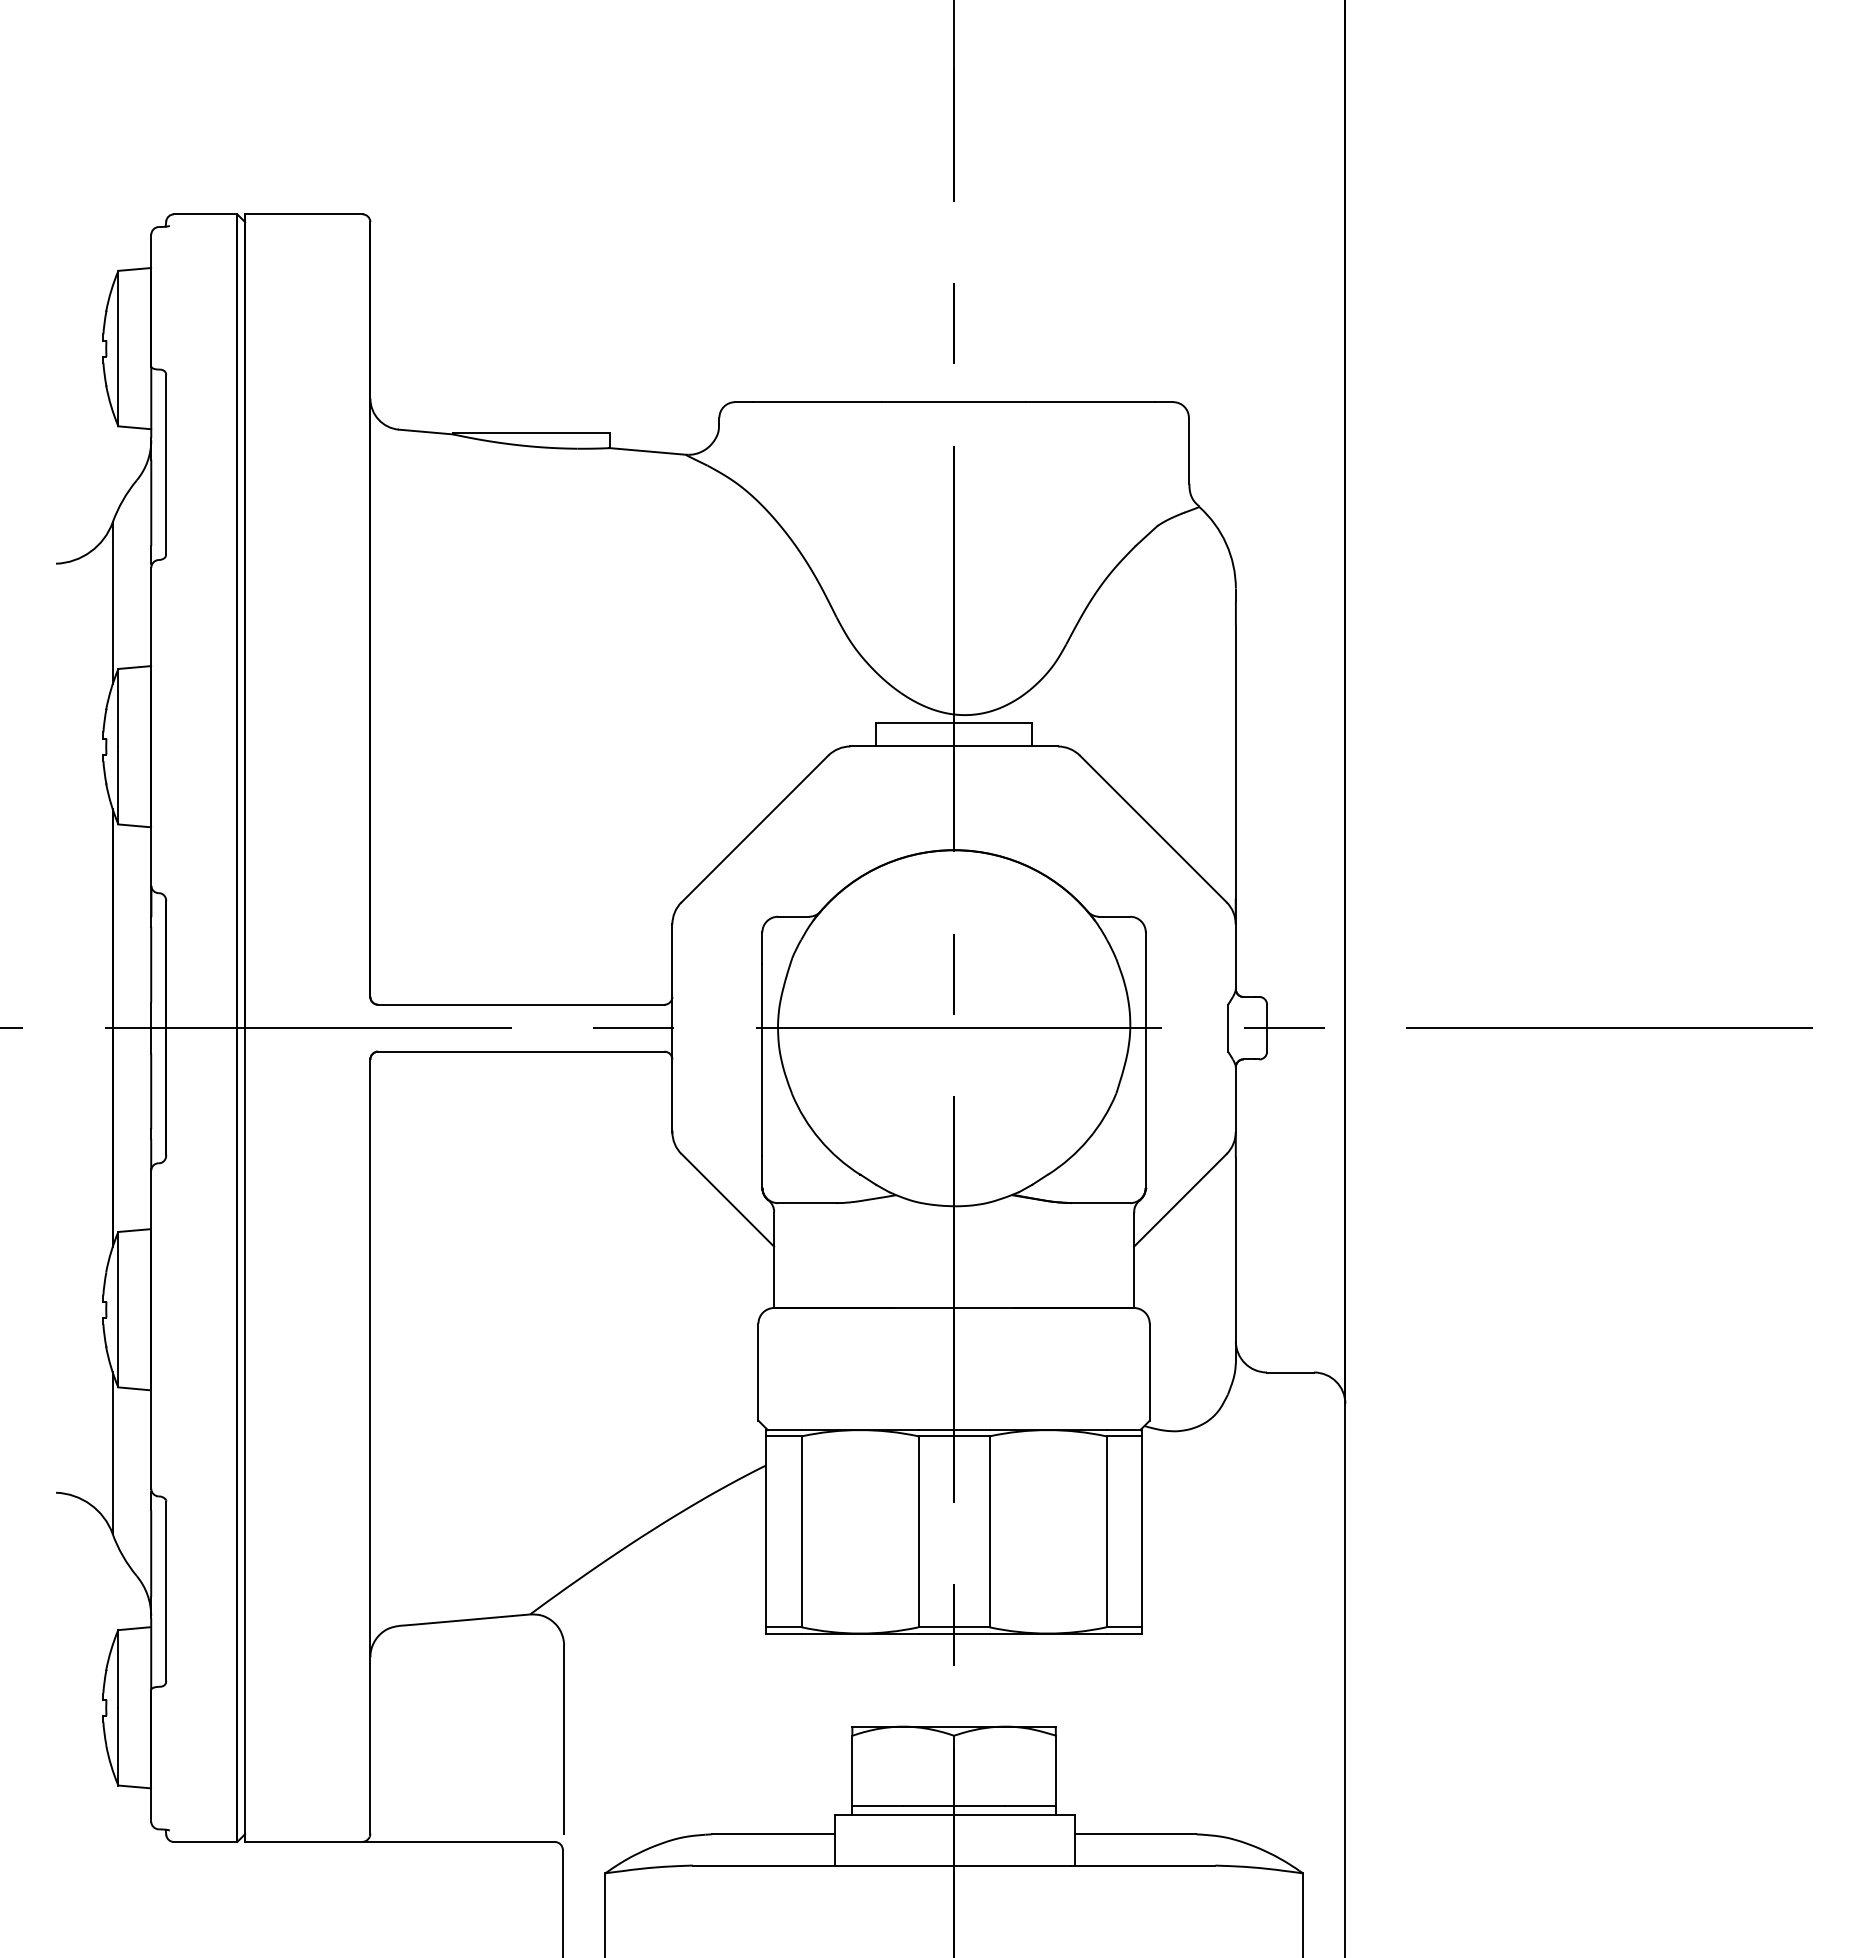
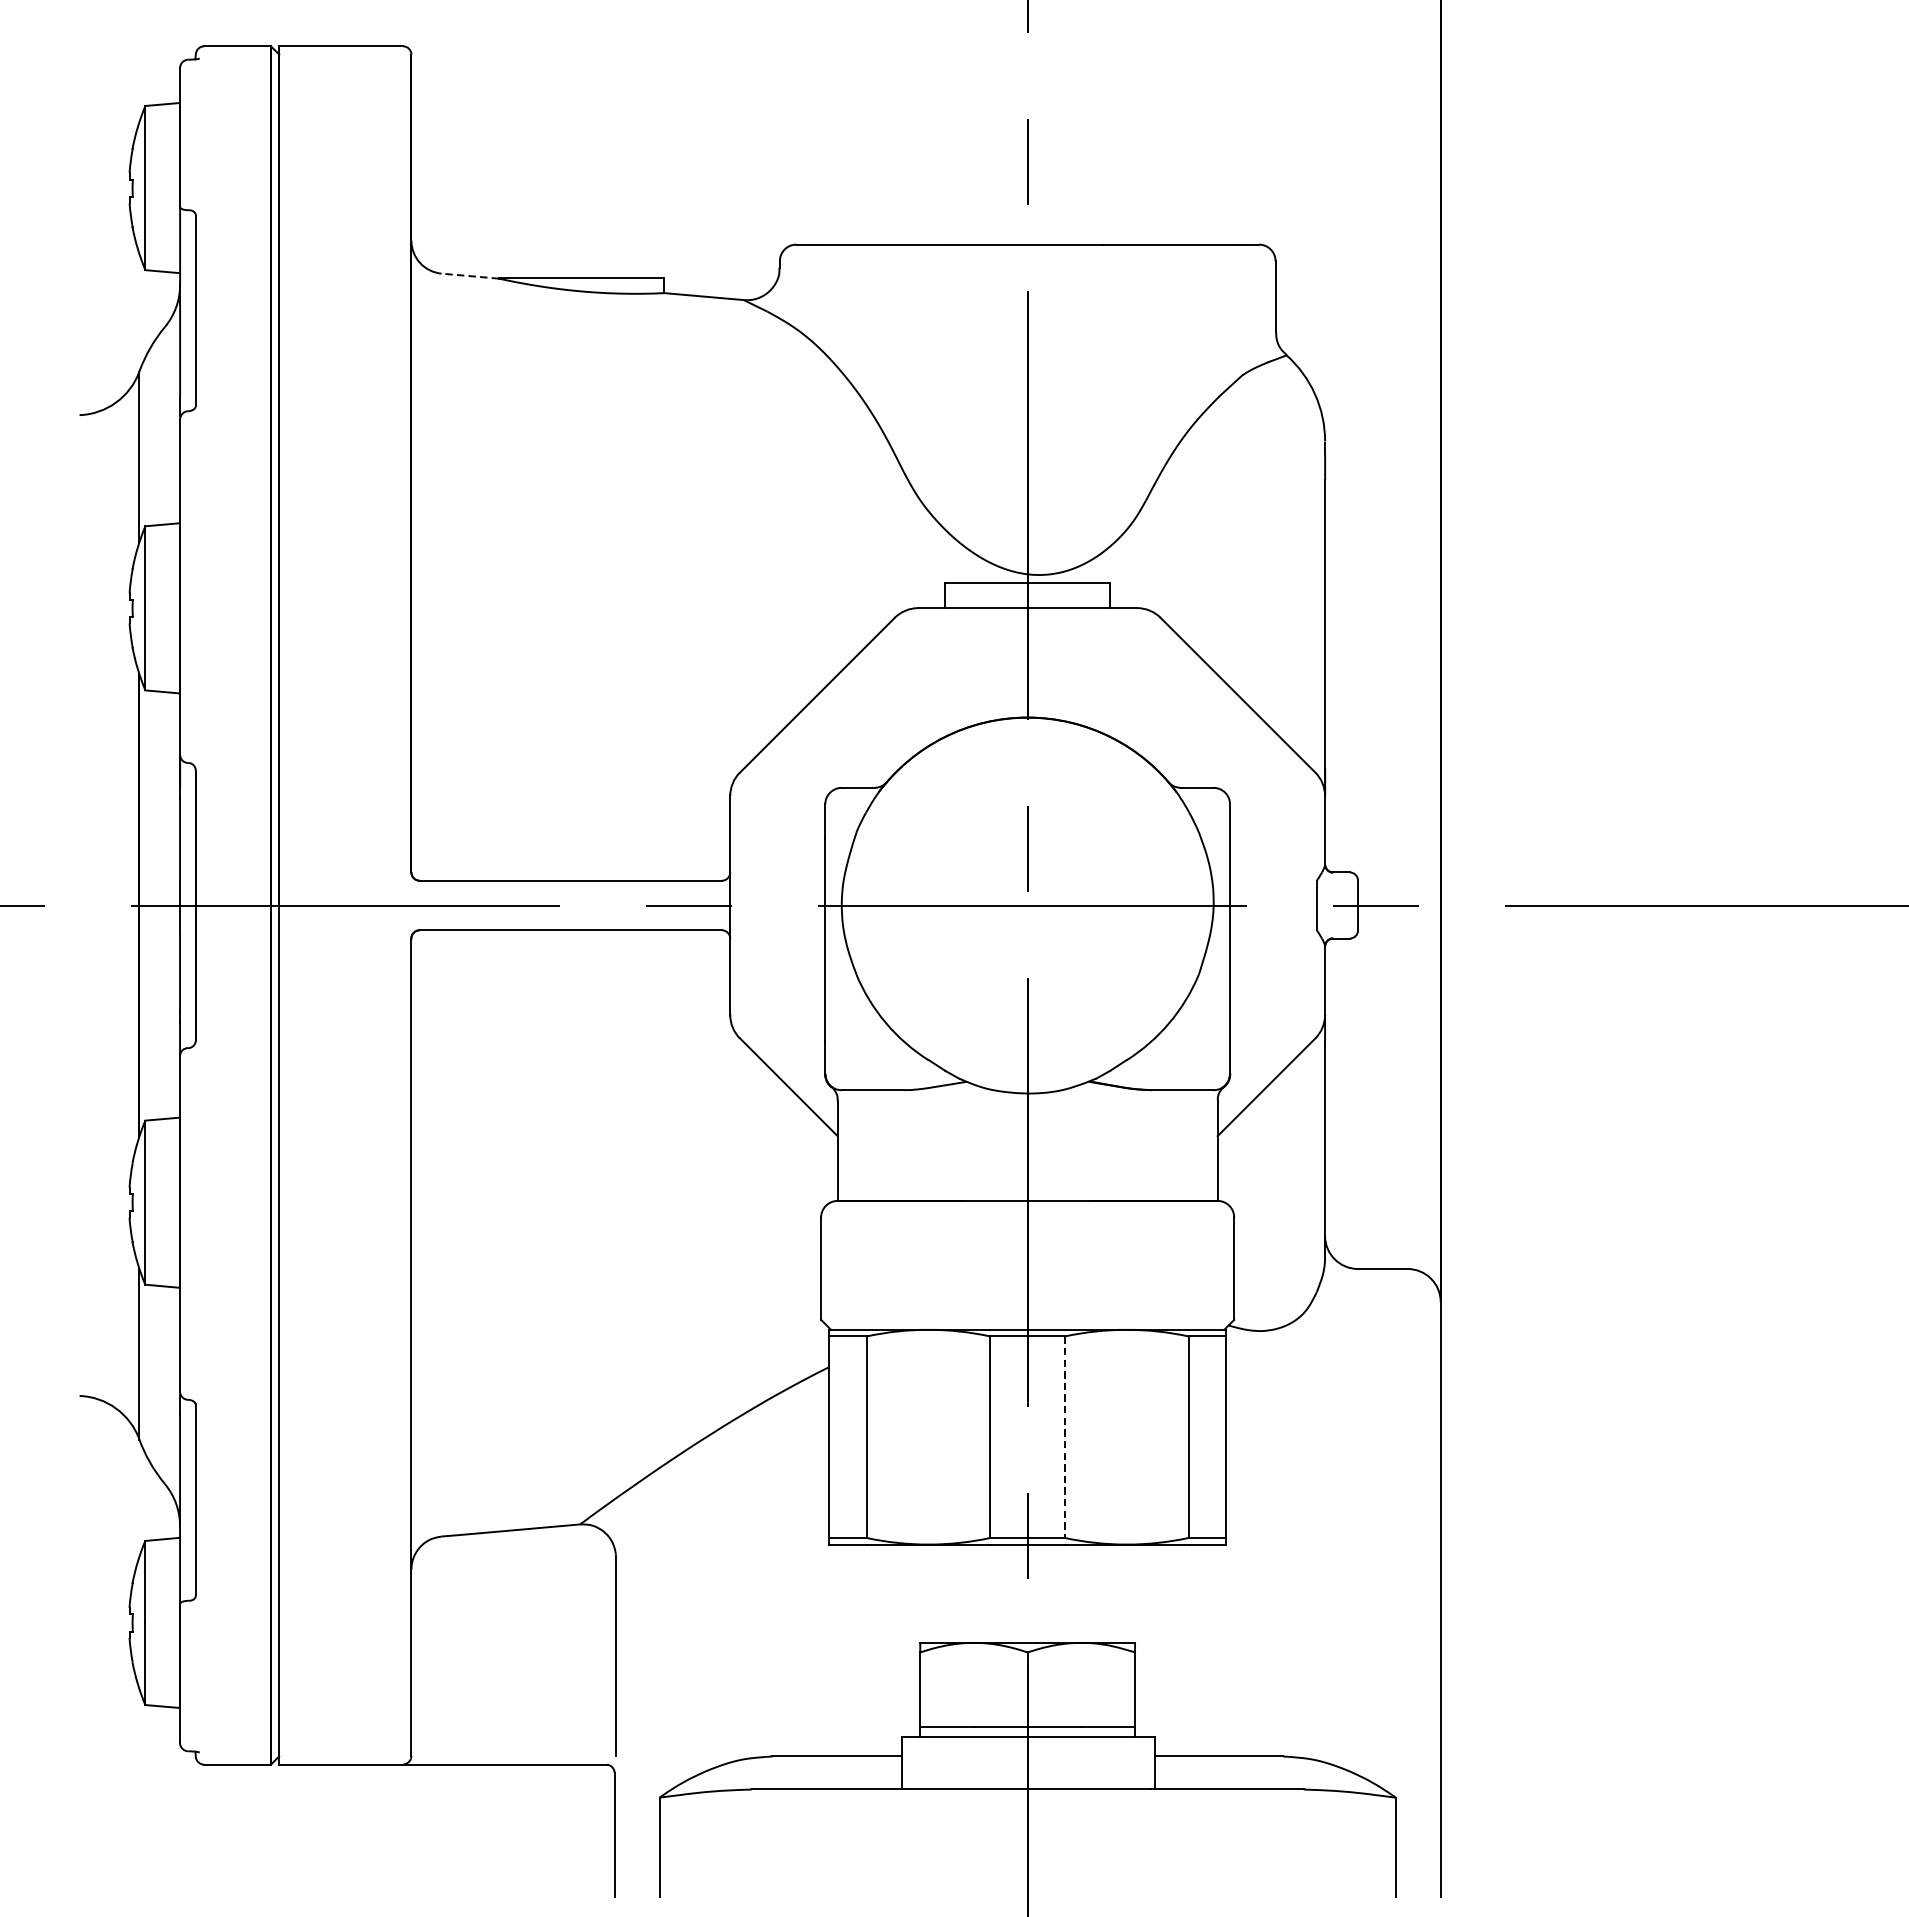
line: (425, 432) -> (469, 276), solid -> dashed
line: (989, 1532) -> (1065, 1437), solid -> dashed

